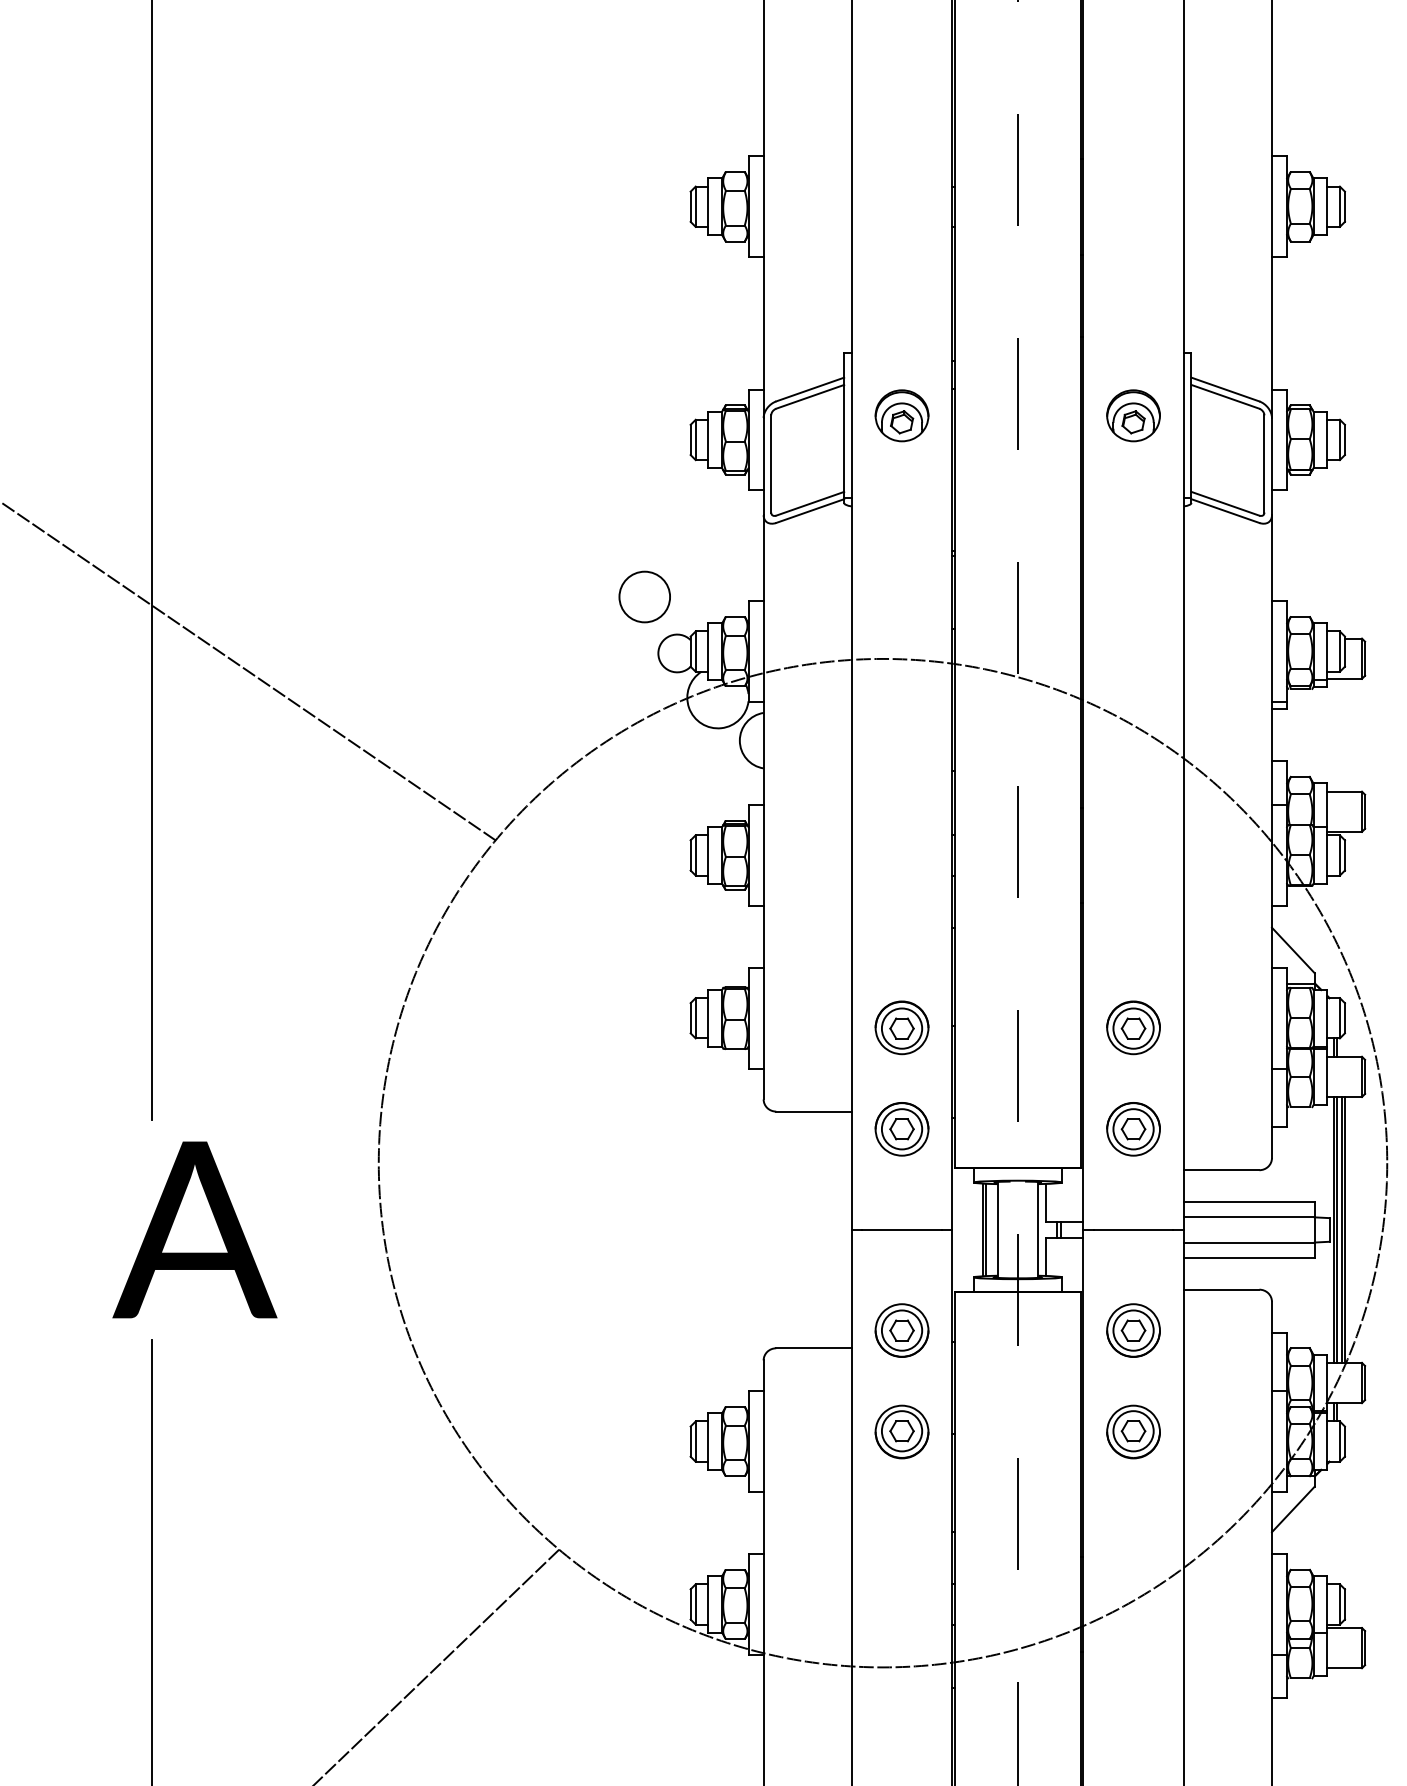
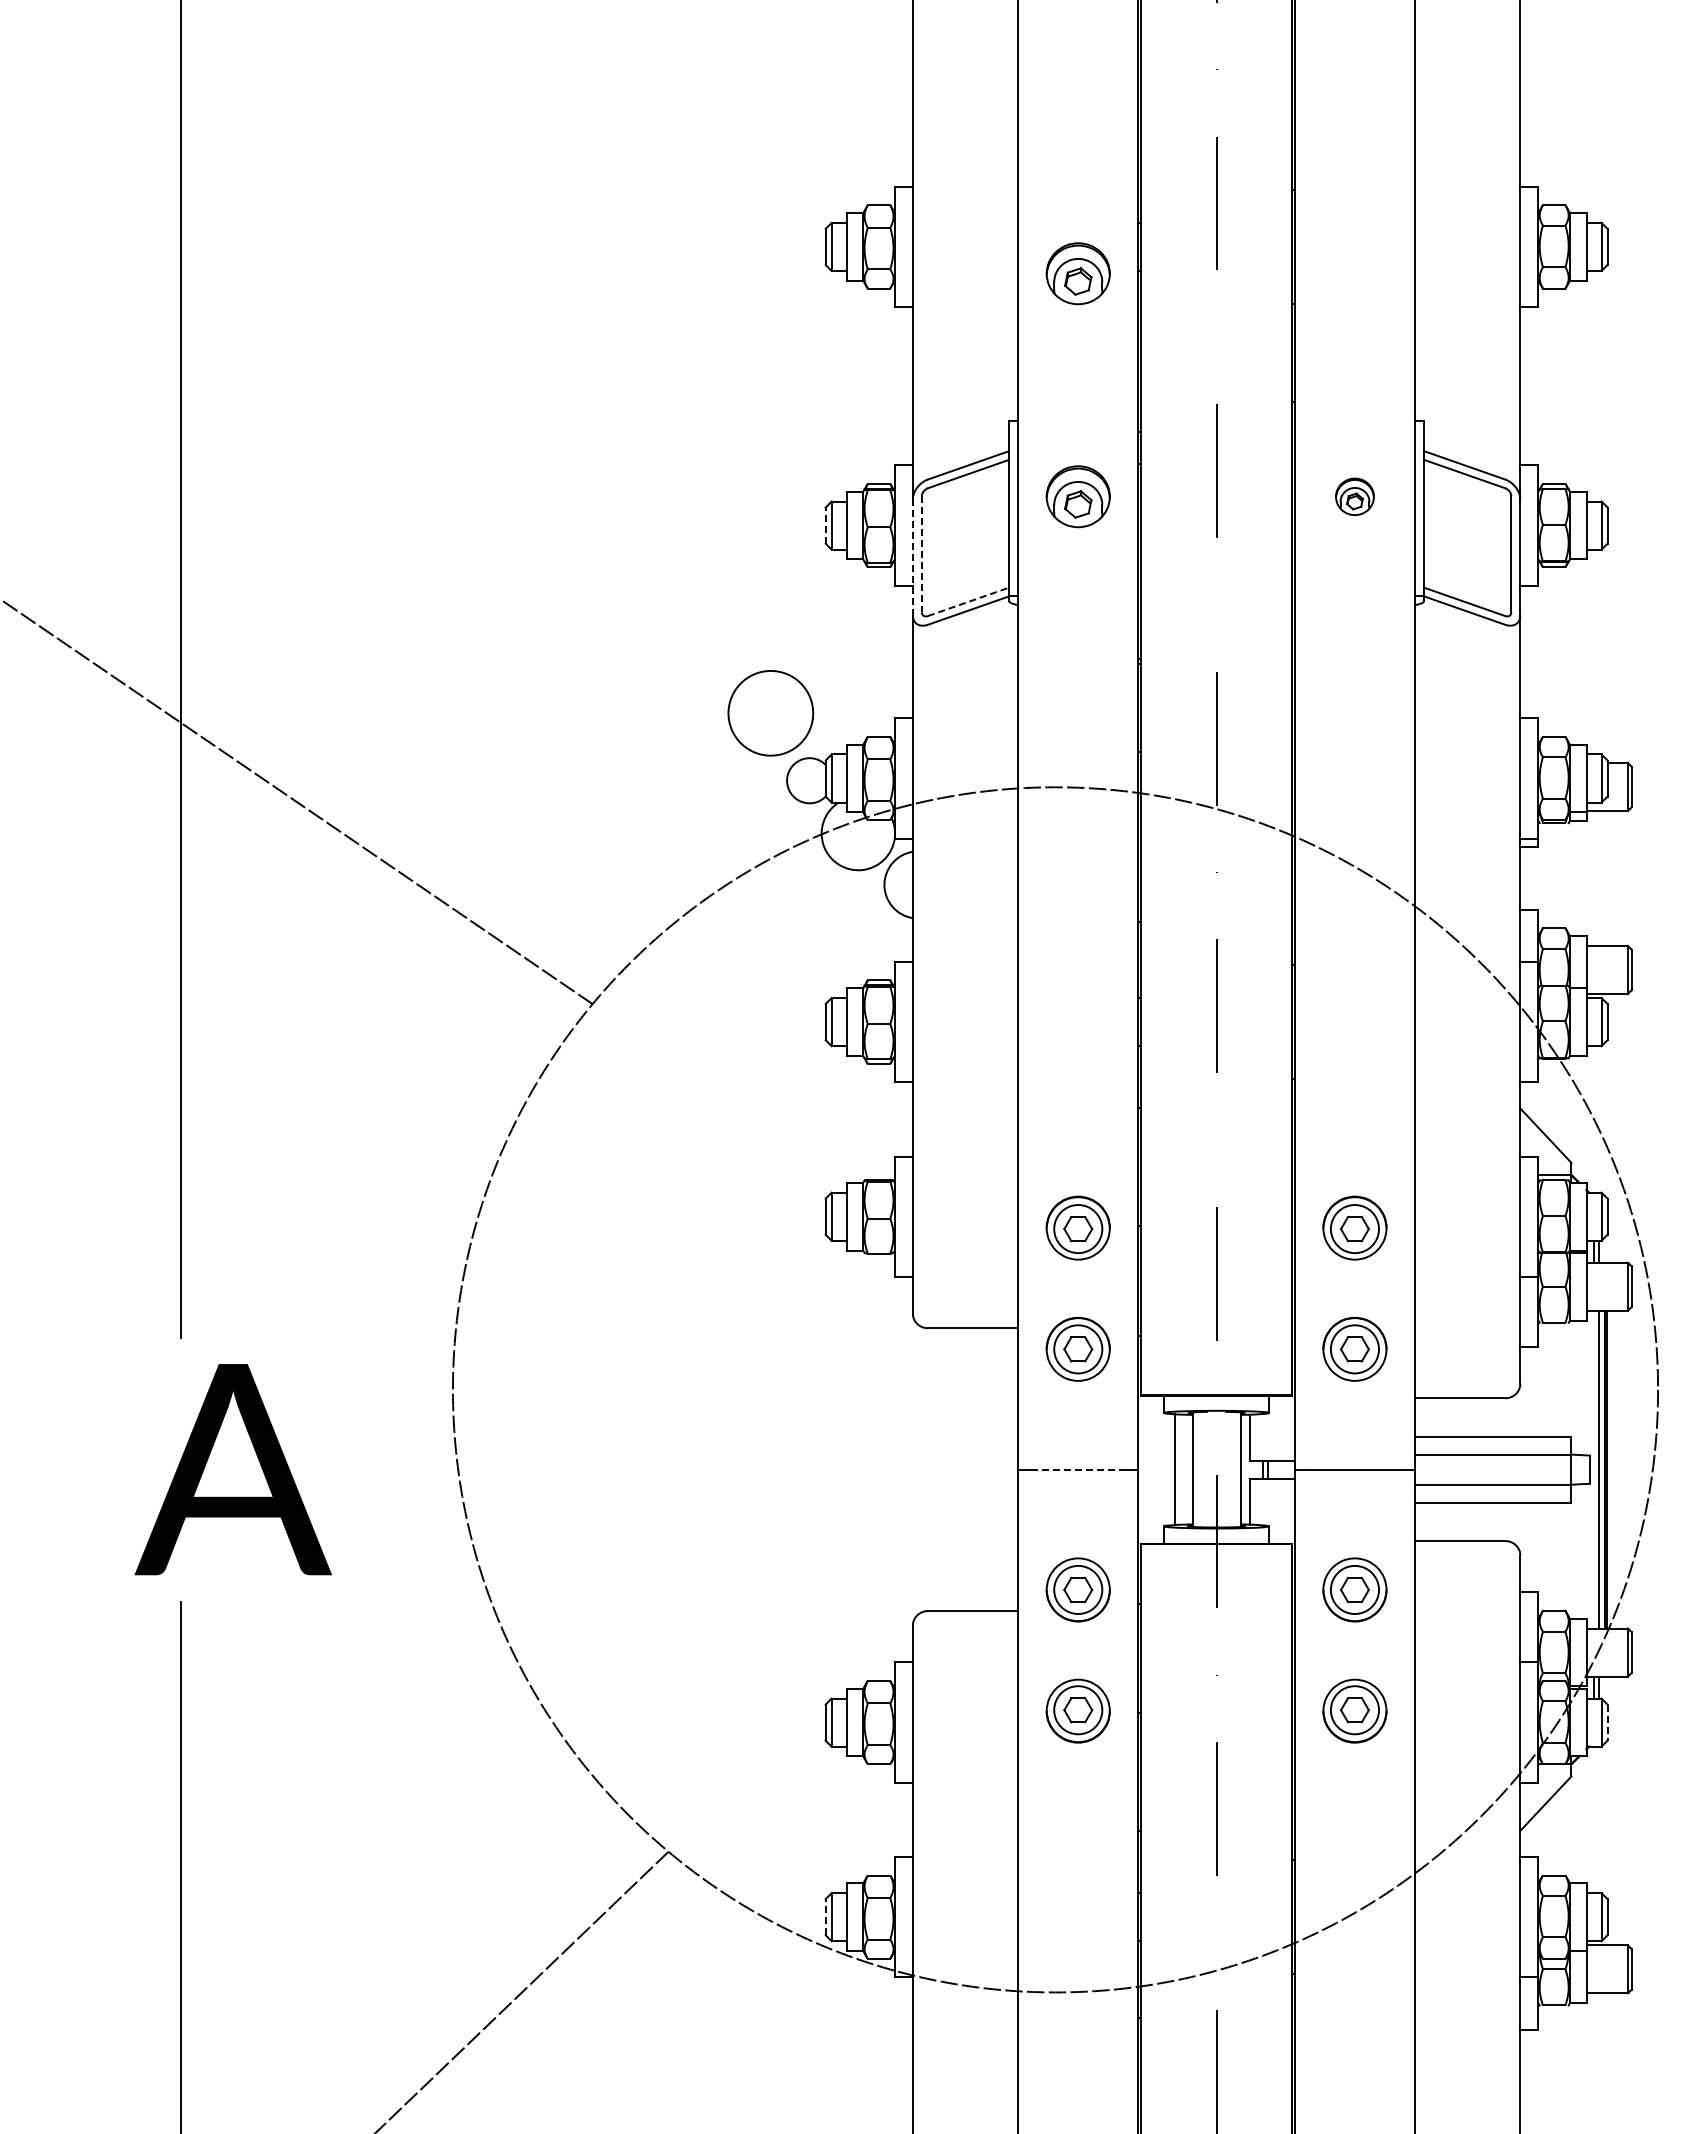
part: (901, 228) -> (1077, 273), added
part: (1133, 415) -> (1354, 496), size x0.6
line: (690, 439) -> (825, 525), solid -> dashed
line: (770, 464) -> (921, 554), solid -> dashed
line: (763, 465) -> (912, 556), solid -> dashed
line: (810, 503) -> (968, 601), solid -> dashed
circle: (644, 597) -> (770, 713), size x1.4
line: (902, 1229) -> (1078, 1469), solid -> dashed
line: (986, 1229) -> (1179, 1469), removed
line: (1334, 1229) -> (1594, 1469), removed
line: (1344, 1442) -> (1607, 1723), solid -> dashed
line: (690, 1603) -> (825, 1916), solid -> dashed

